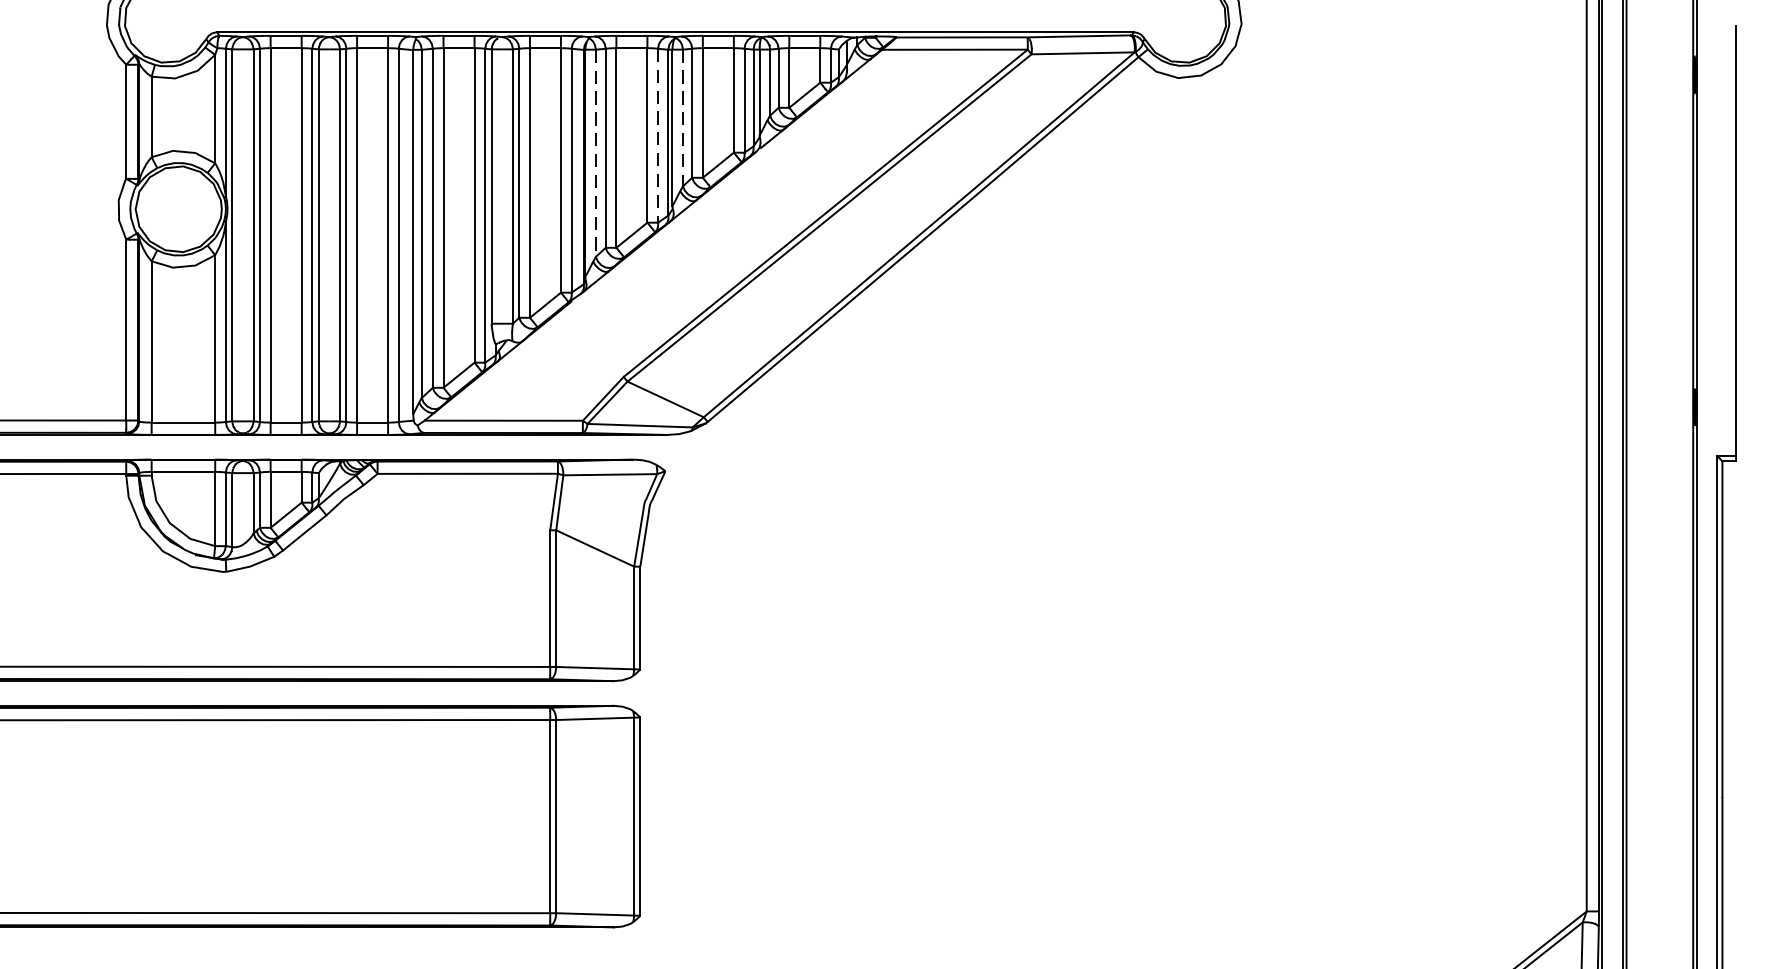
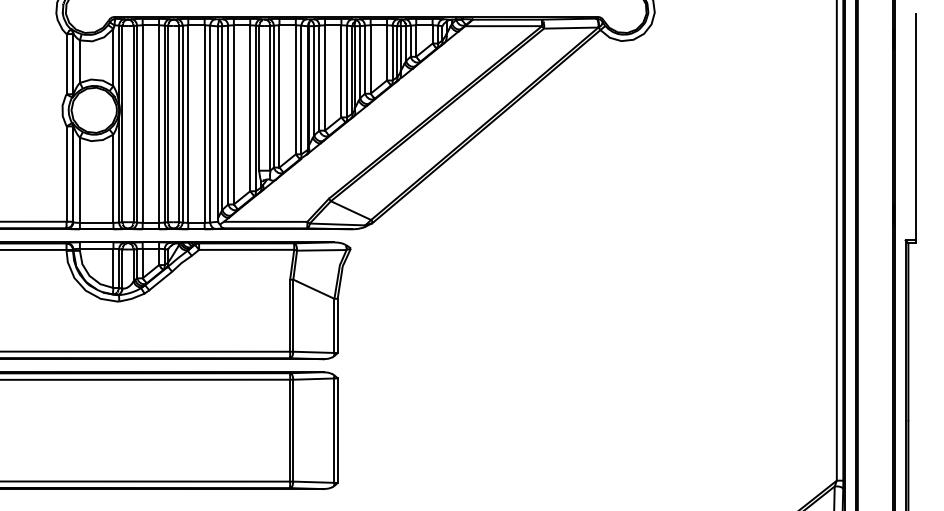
line: (683, 118) -> (360, 62), dashed -> solid
line: (658, 135) -> (347, 71), dashed -> solid
line: (596, 152) -> (314, 80), dashed -> solid

